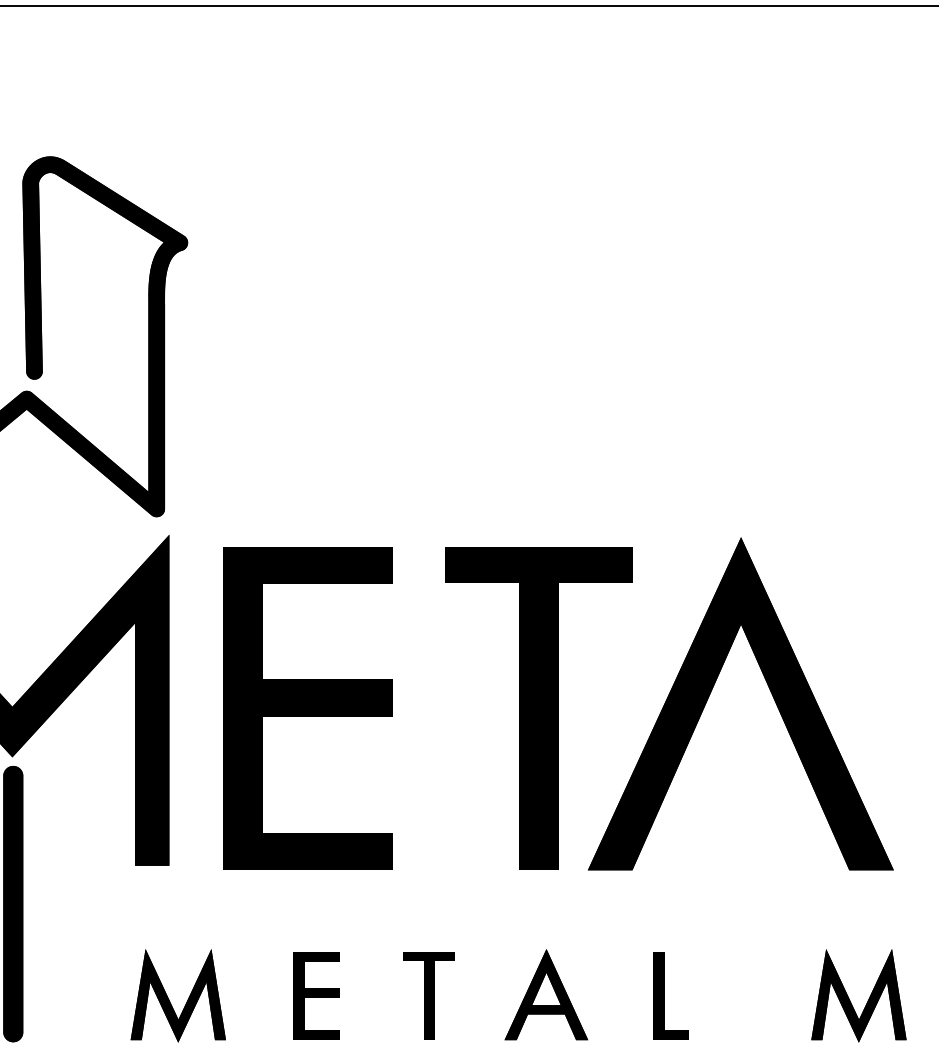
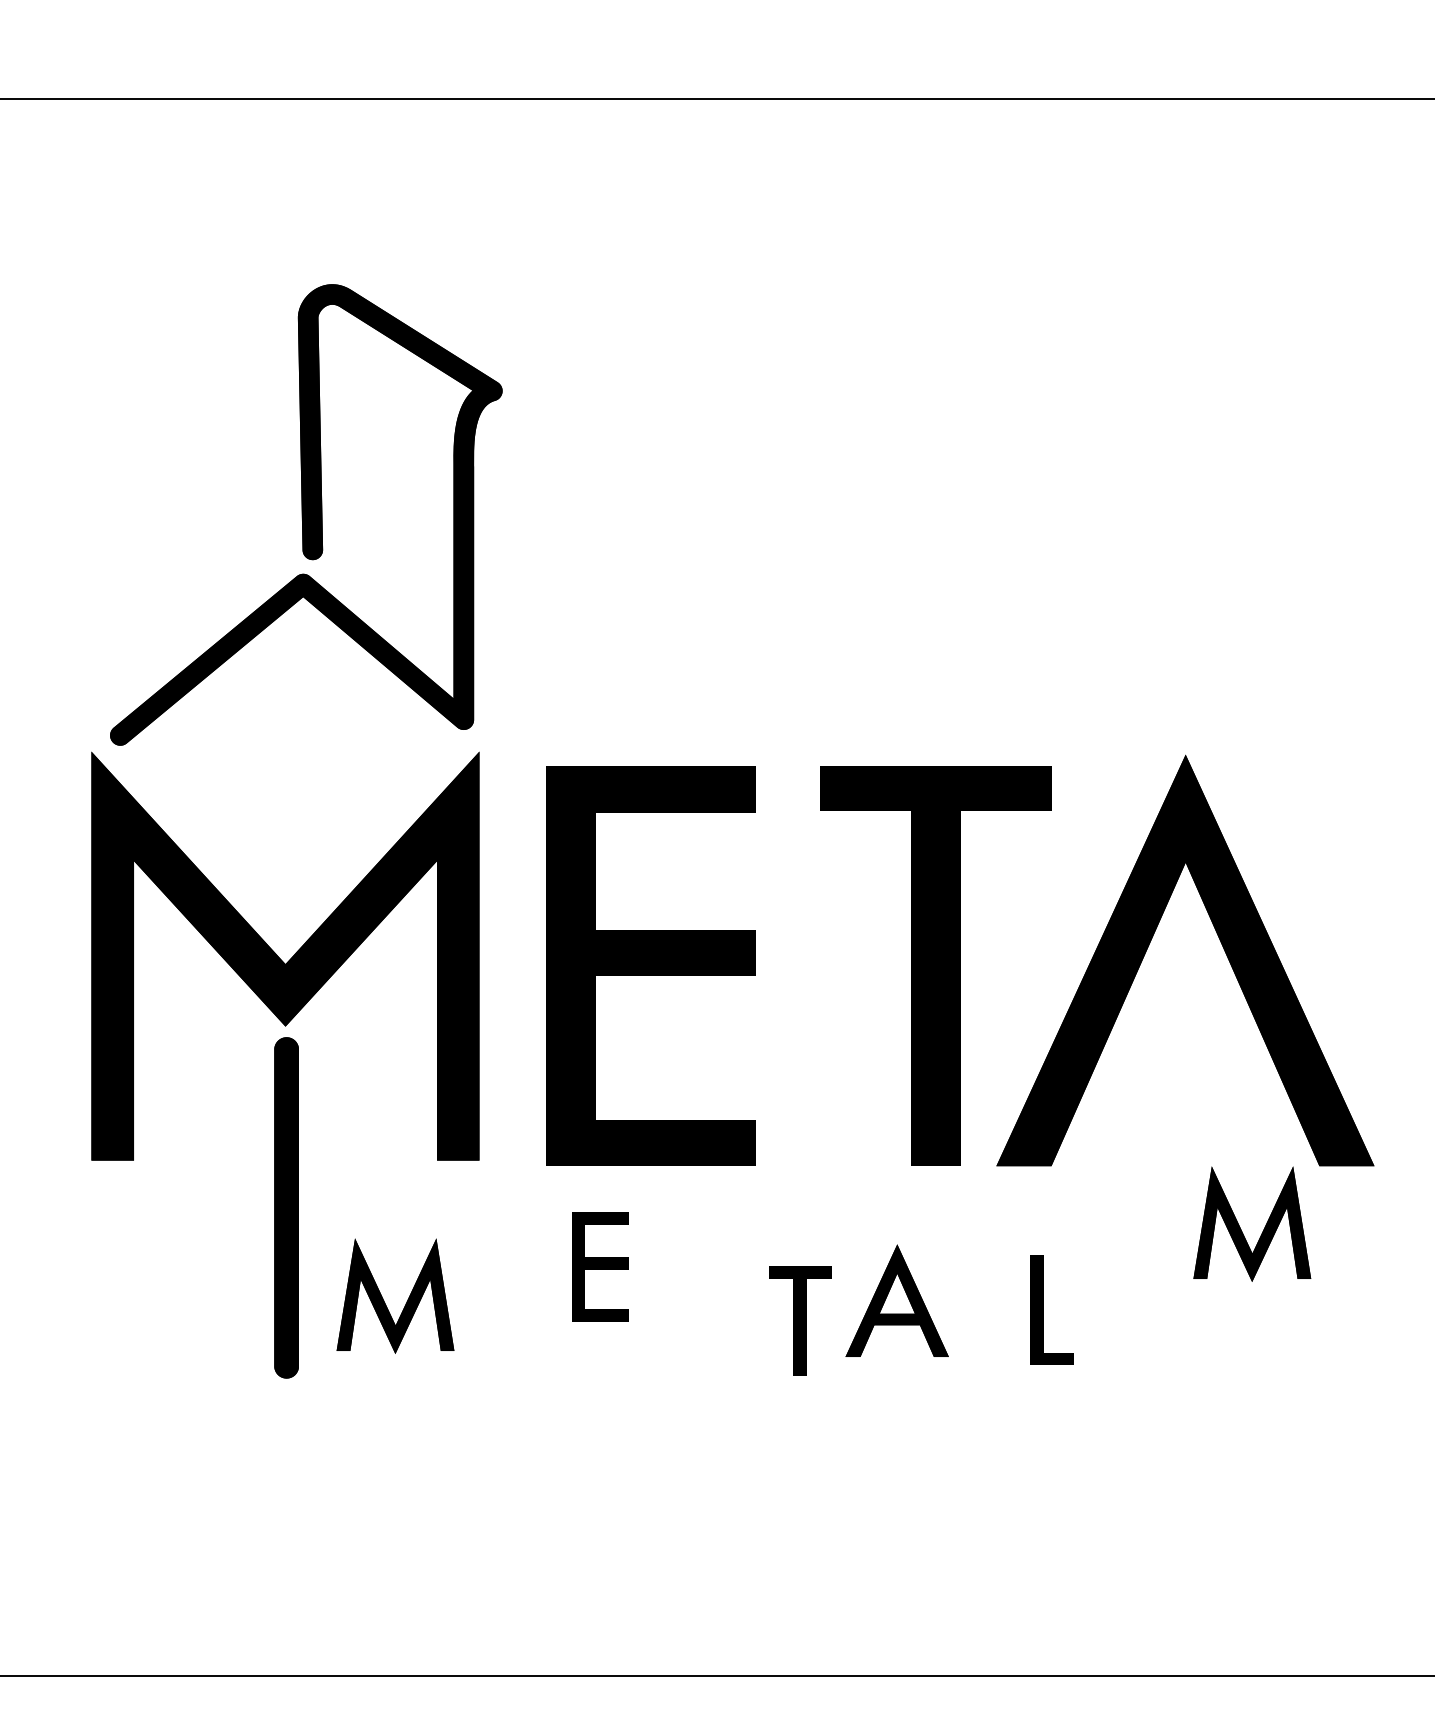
part: (545, 994) -> (896, 1300), moved
part: (316, 995) -> (600, 1266), moved
part: (664, 995) -> (1043, 1309), moved
part: (169, 999) -> (384, 1300), moved
part: (850, 1000) -> (1241, 1229), moved

